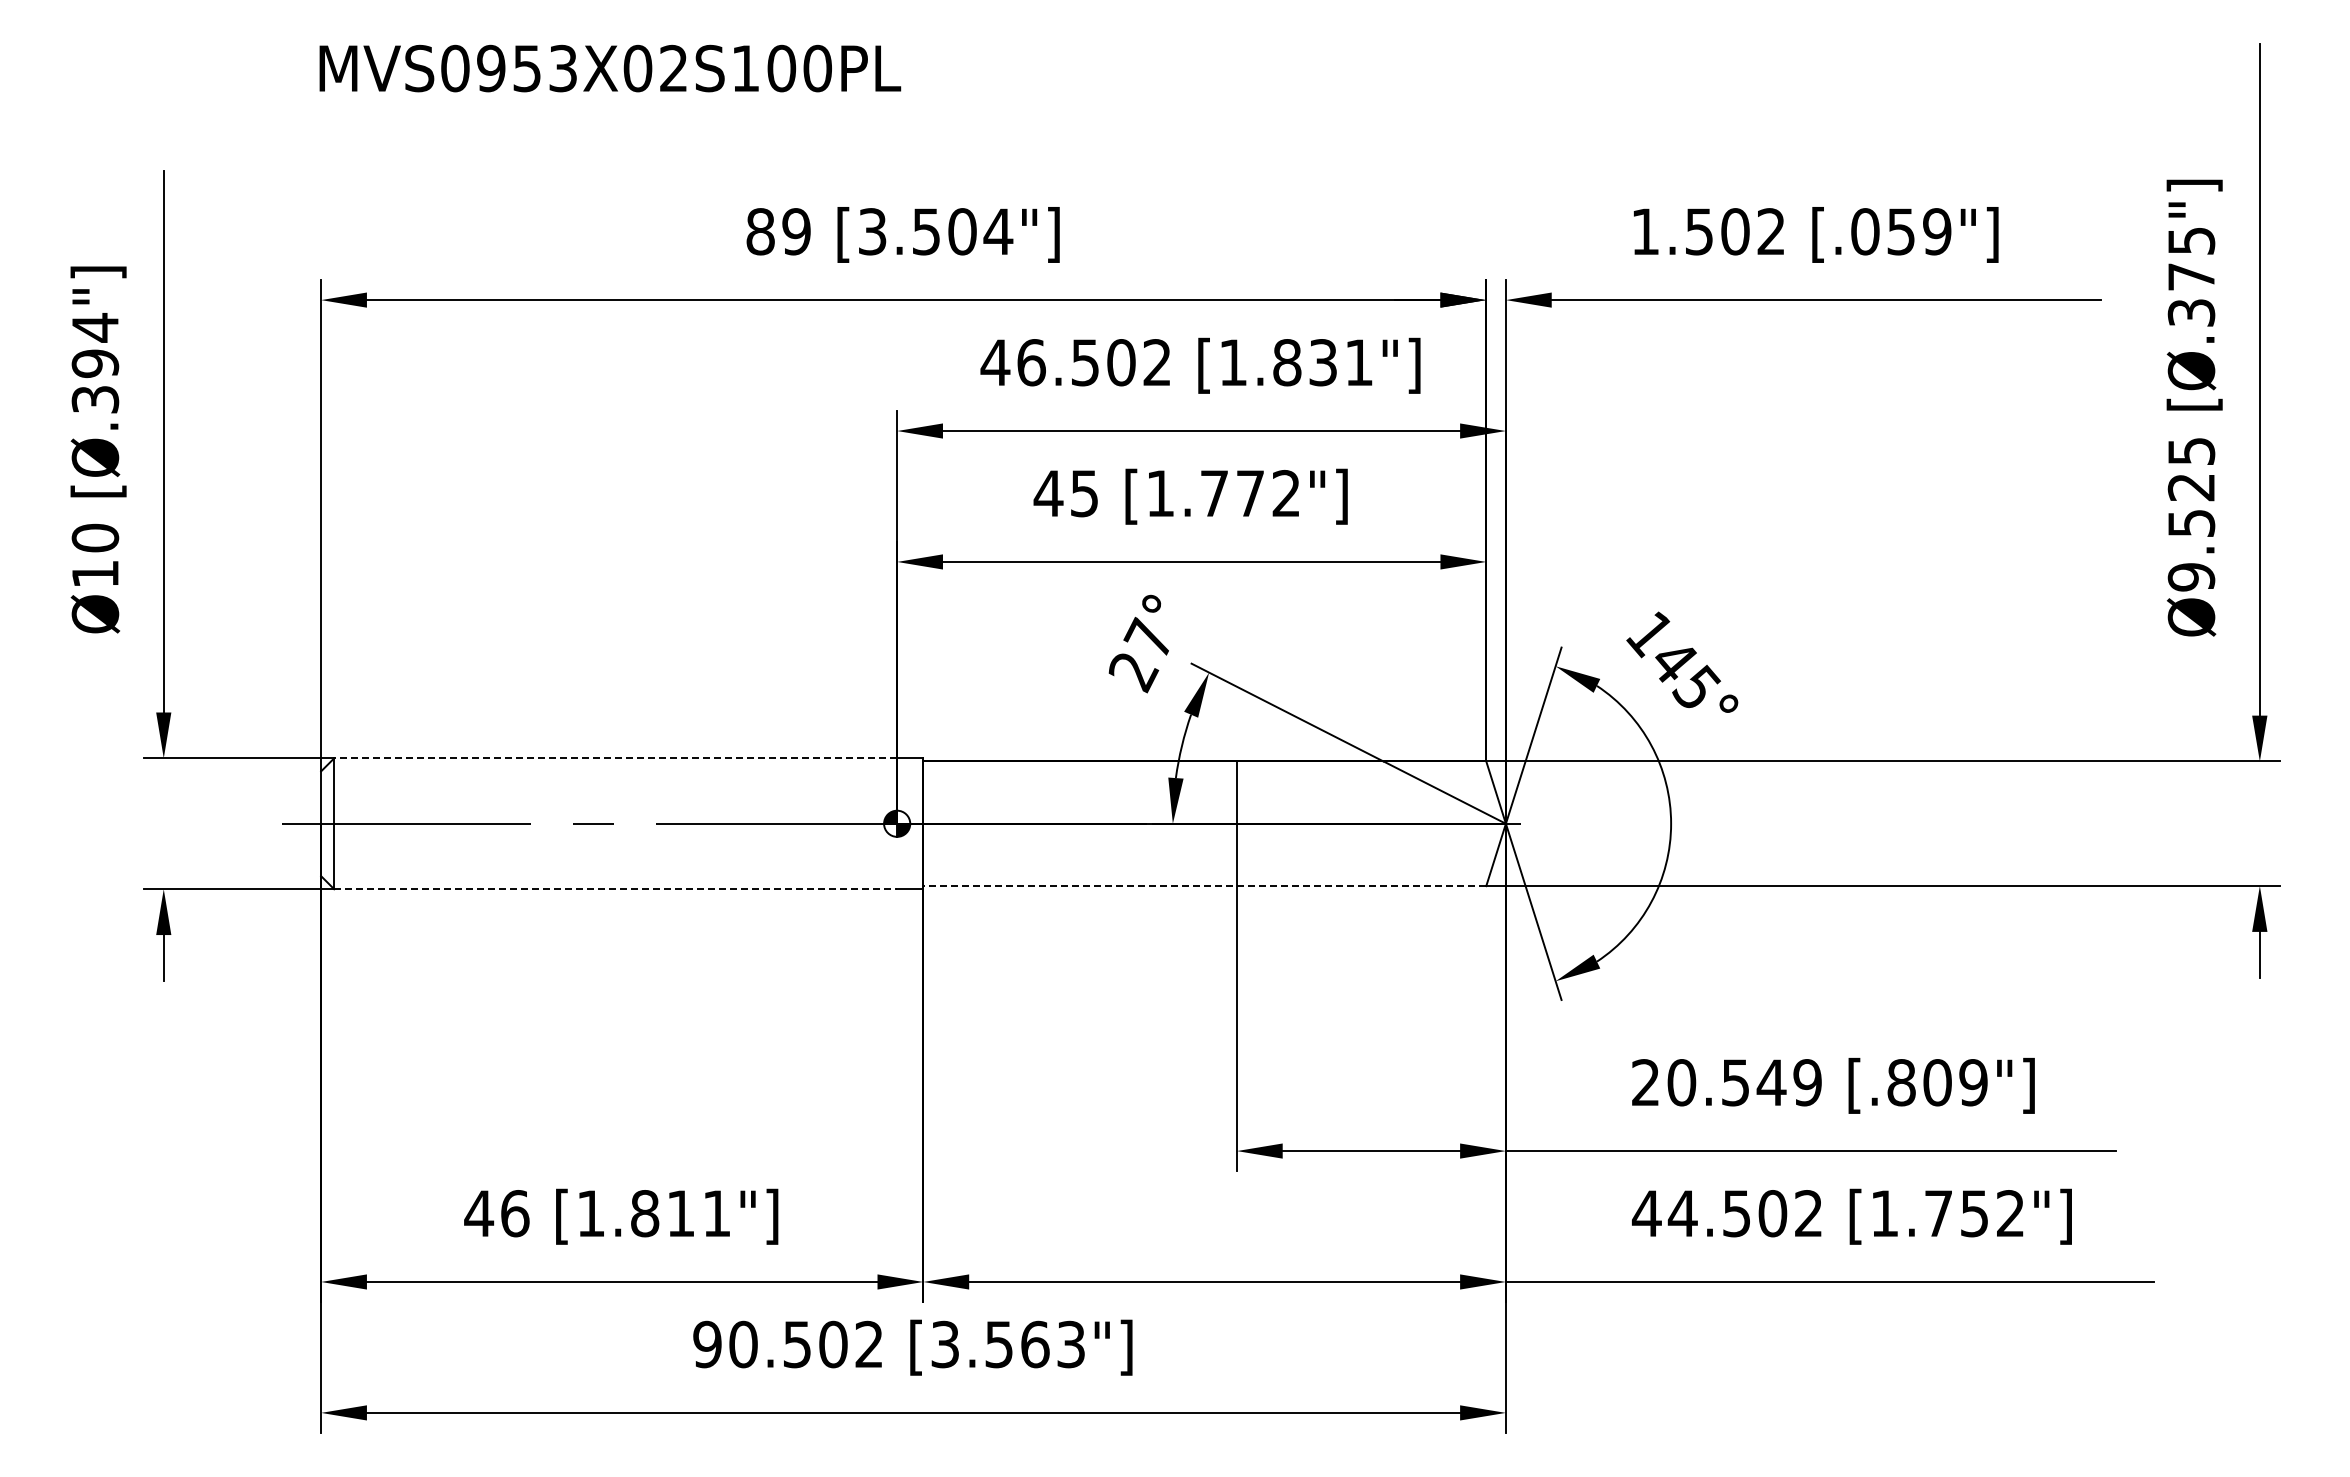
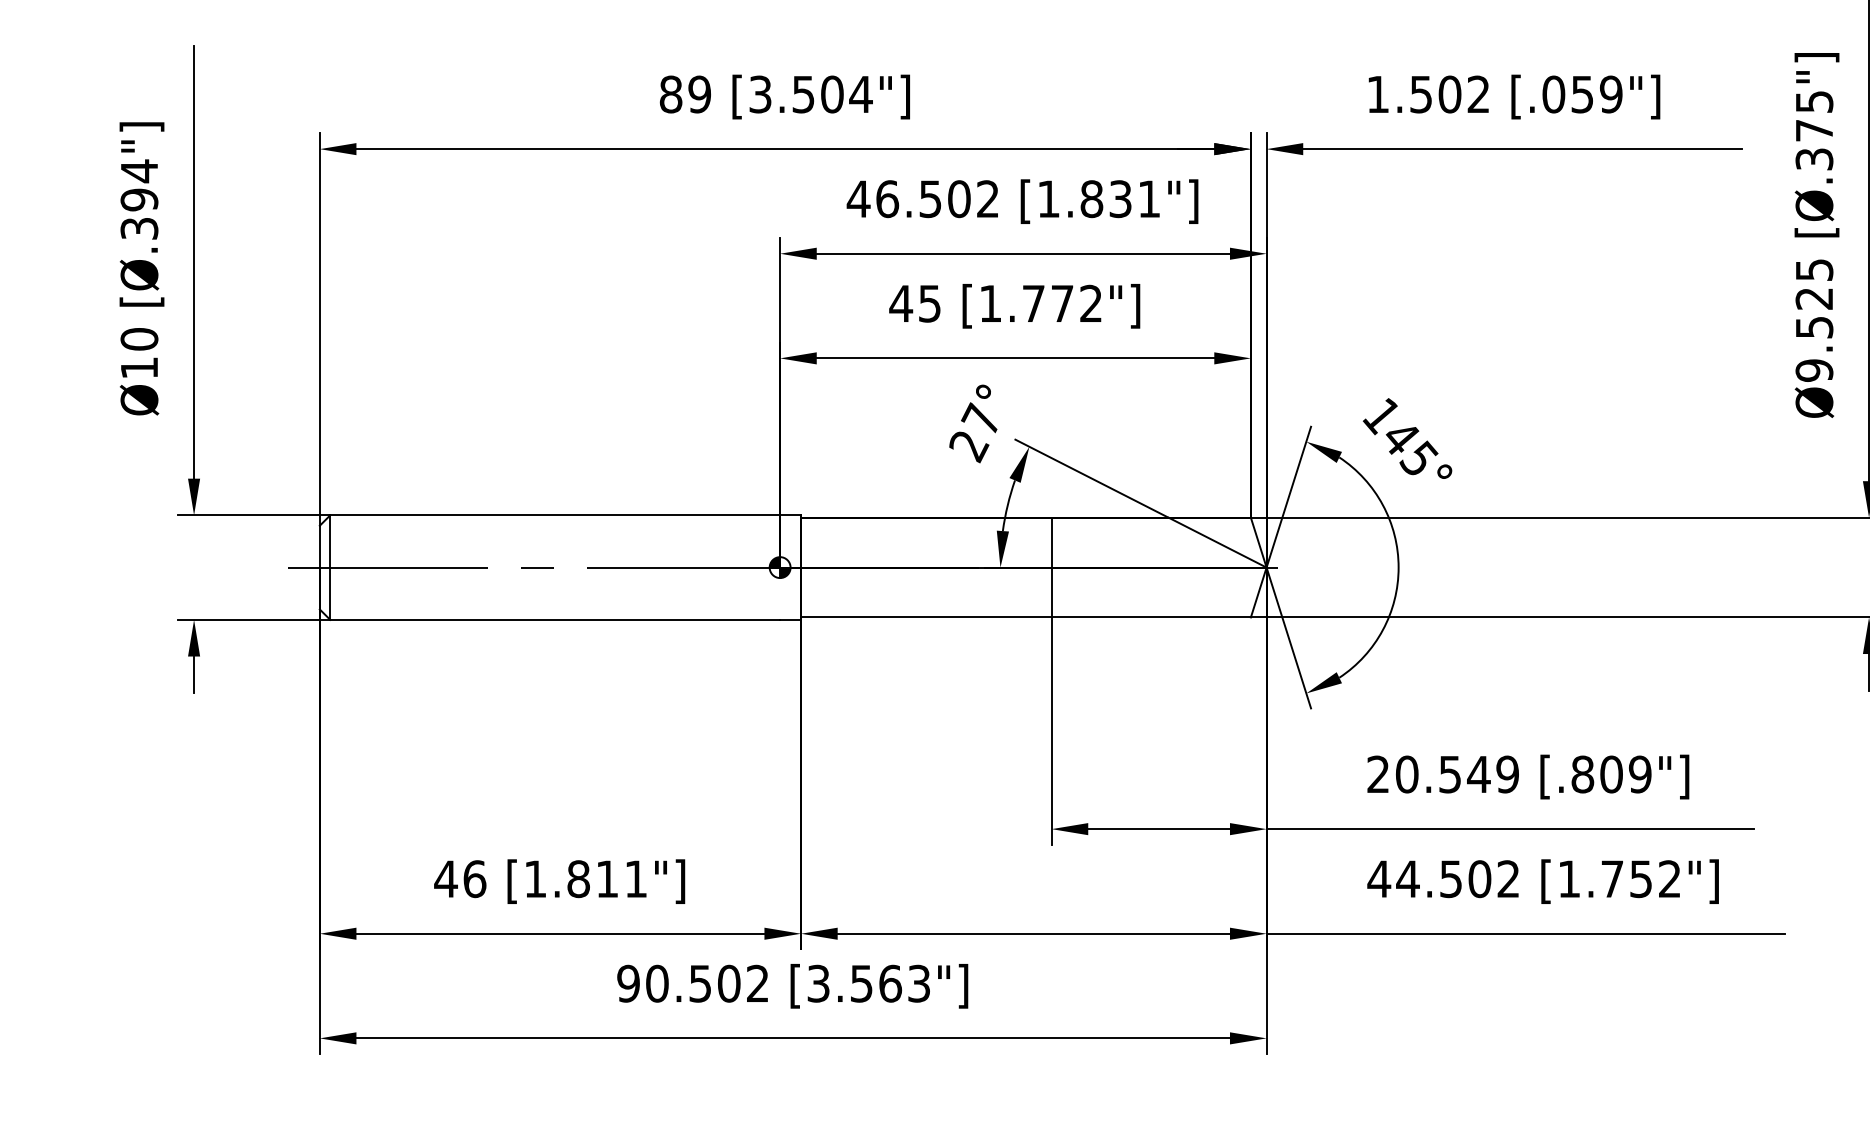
line: (615, 758) -> (555, 515), dashed -> solid
line: (1204, 886) -> (1025, 617), dashed -> solid
line: (616, 889) -> (555, 620), dashed -> solid

